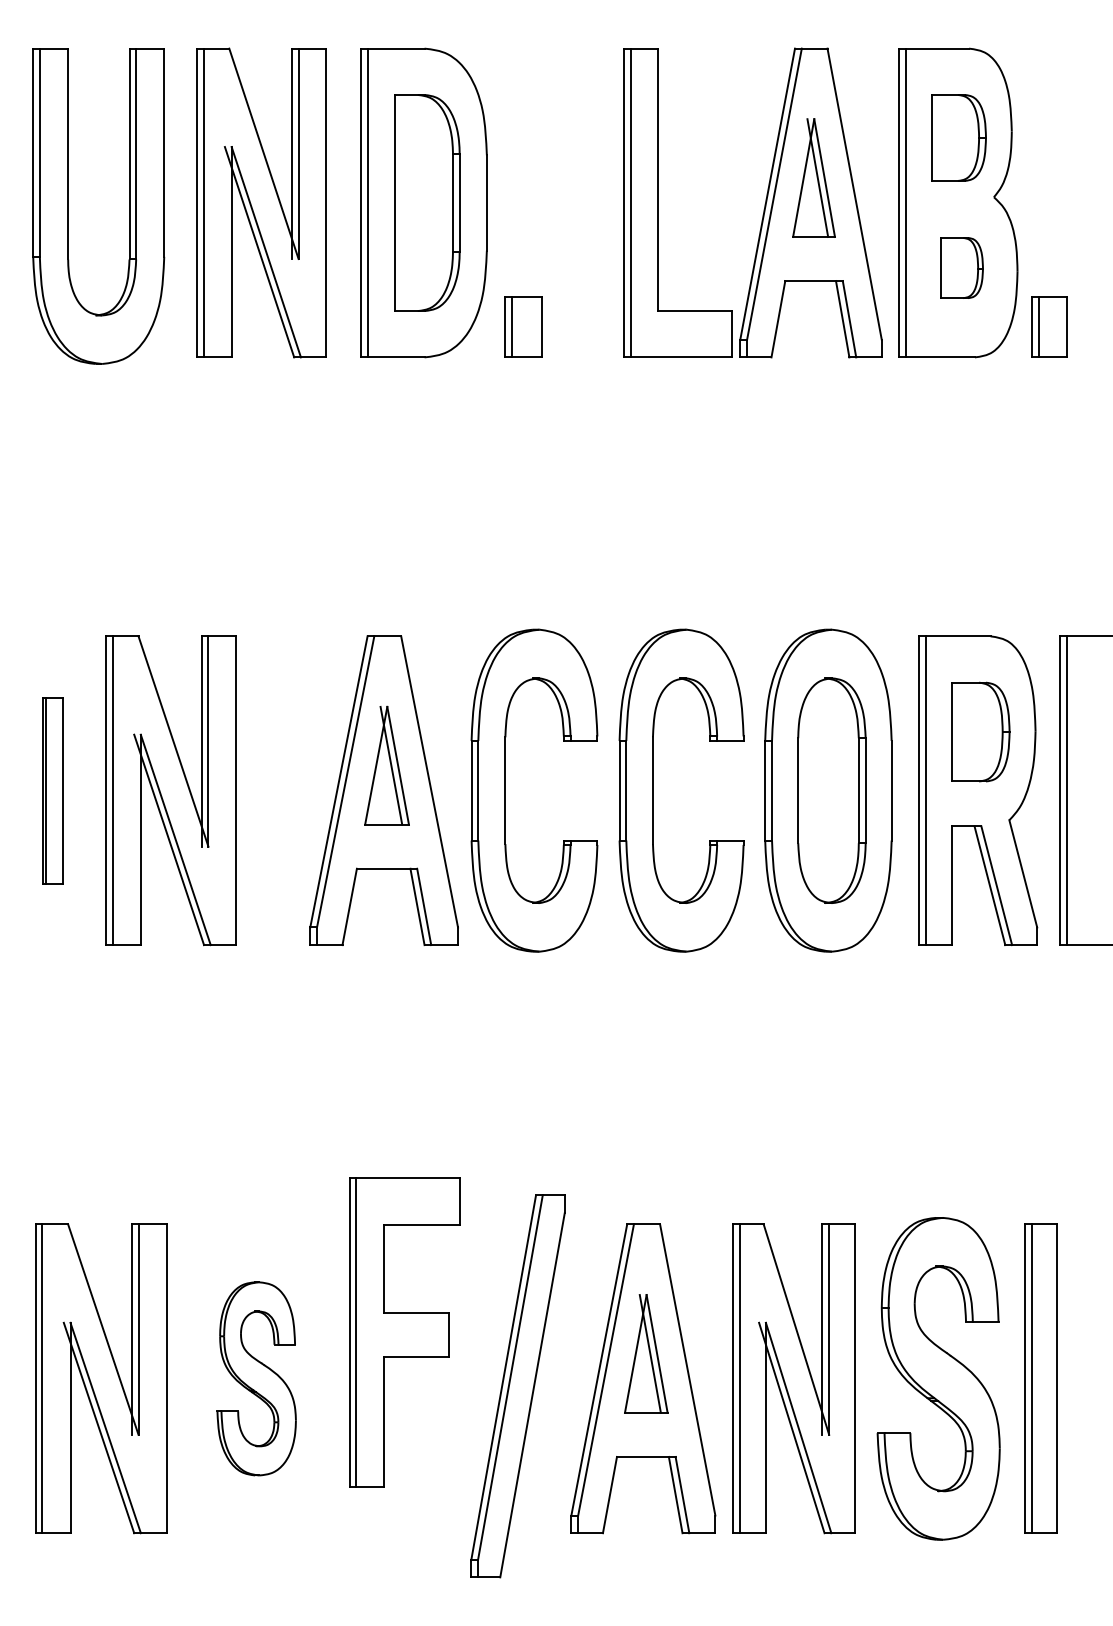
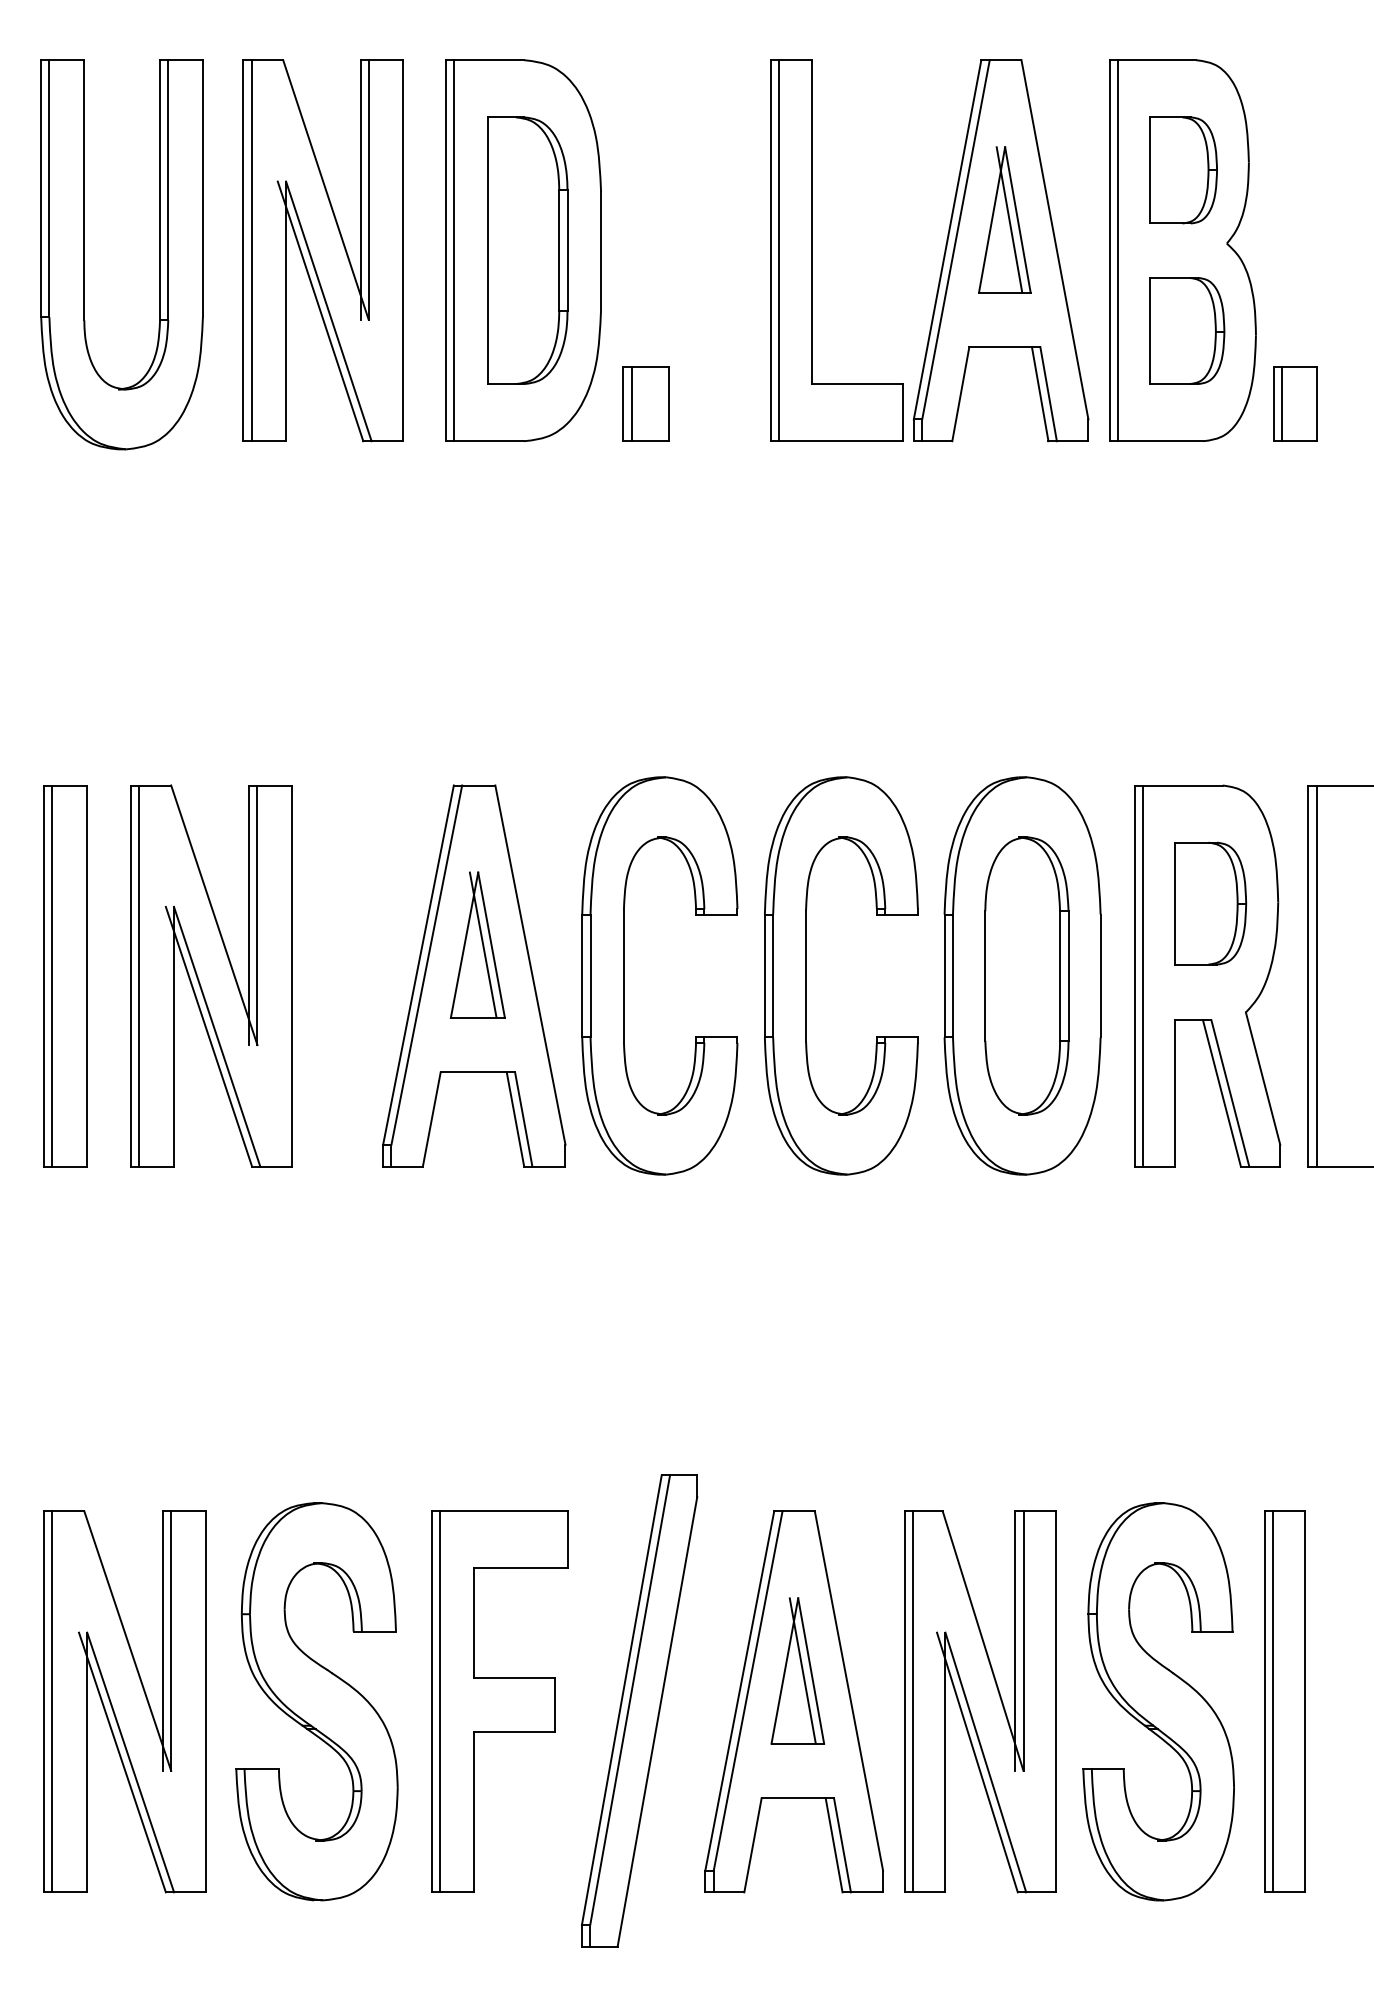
part: (962, 267) -> (1187, 330), size x1.43
part: (52, 791) -> (65, 976), size x1.67
part: (404, 1332) -> (499, 1701), moved
part: (256, 1378) -> (316, 1701), size x1.67

